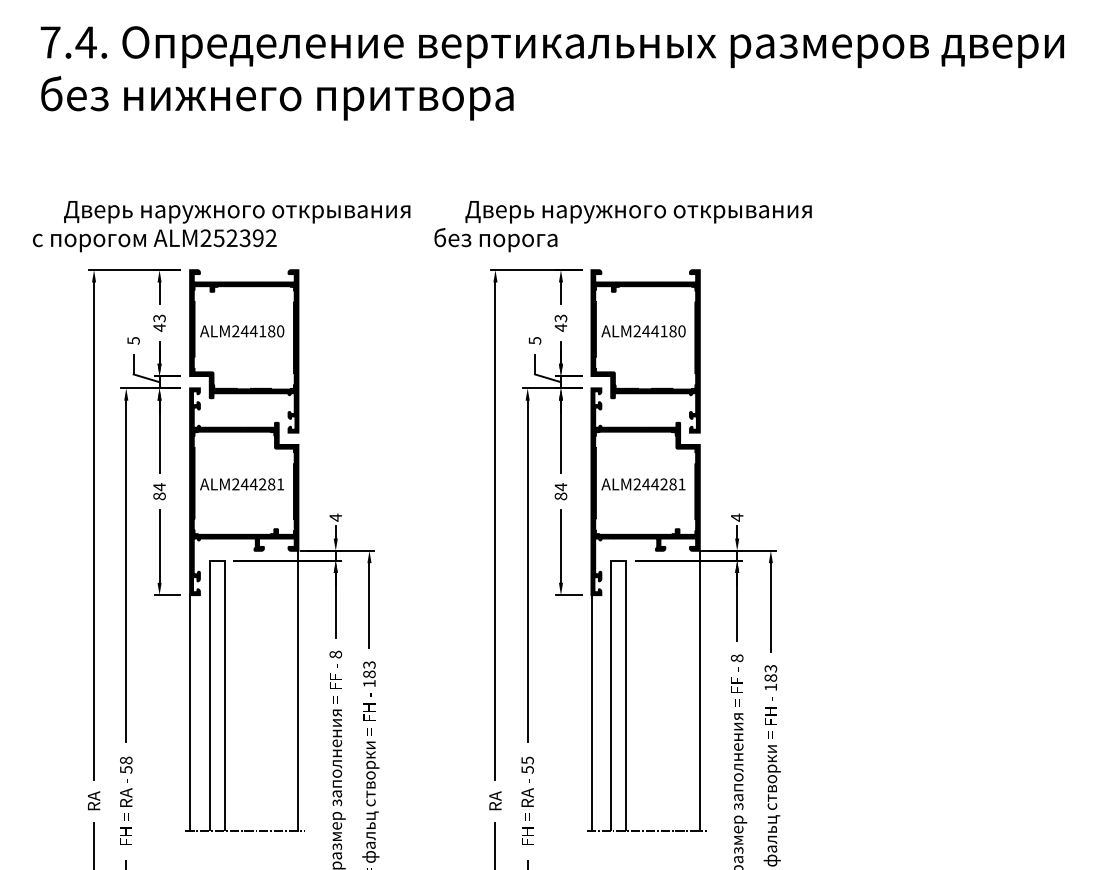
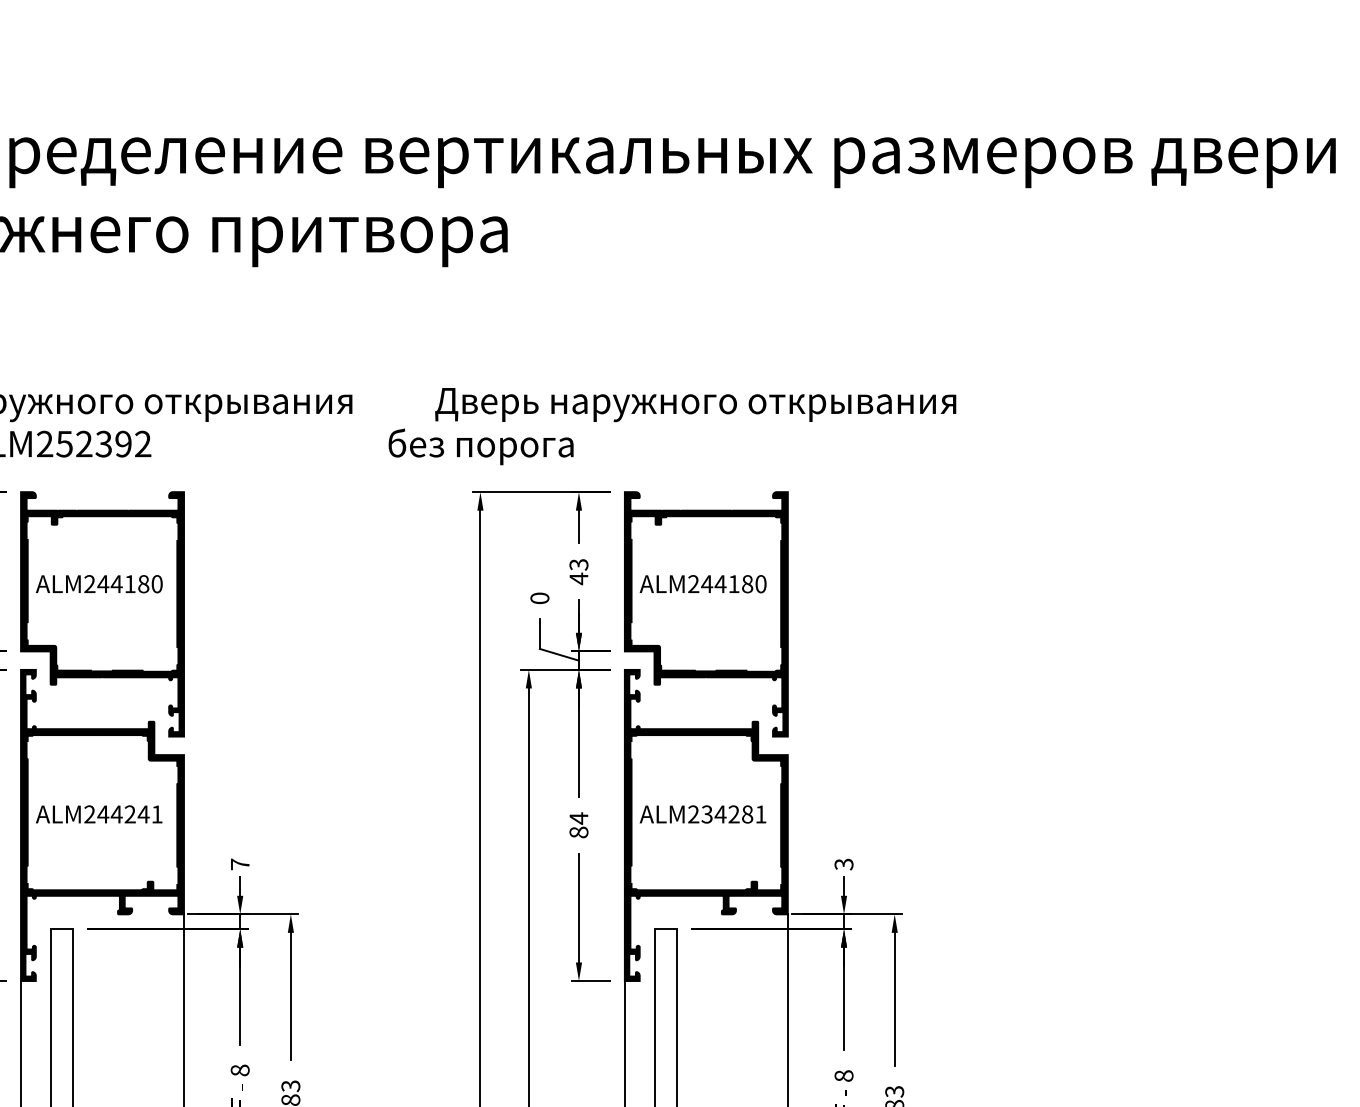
text: (534, 340) -> (539, 597), 5 -> 0
text: (271, 484) -> (143, 814), 28 -> 24
text: (646, 484) -> (707, 814), 44 -> 34
text: (335, 517) -> (239, 864), 4 -> 7
text: (736, 517) -> (843, 864), 4 -> 3

